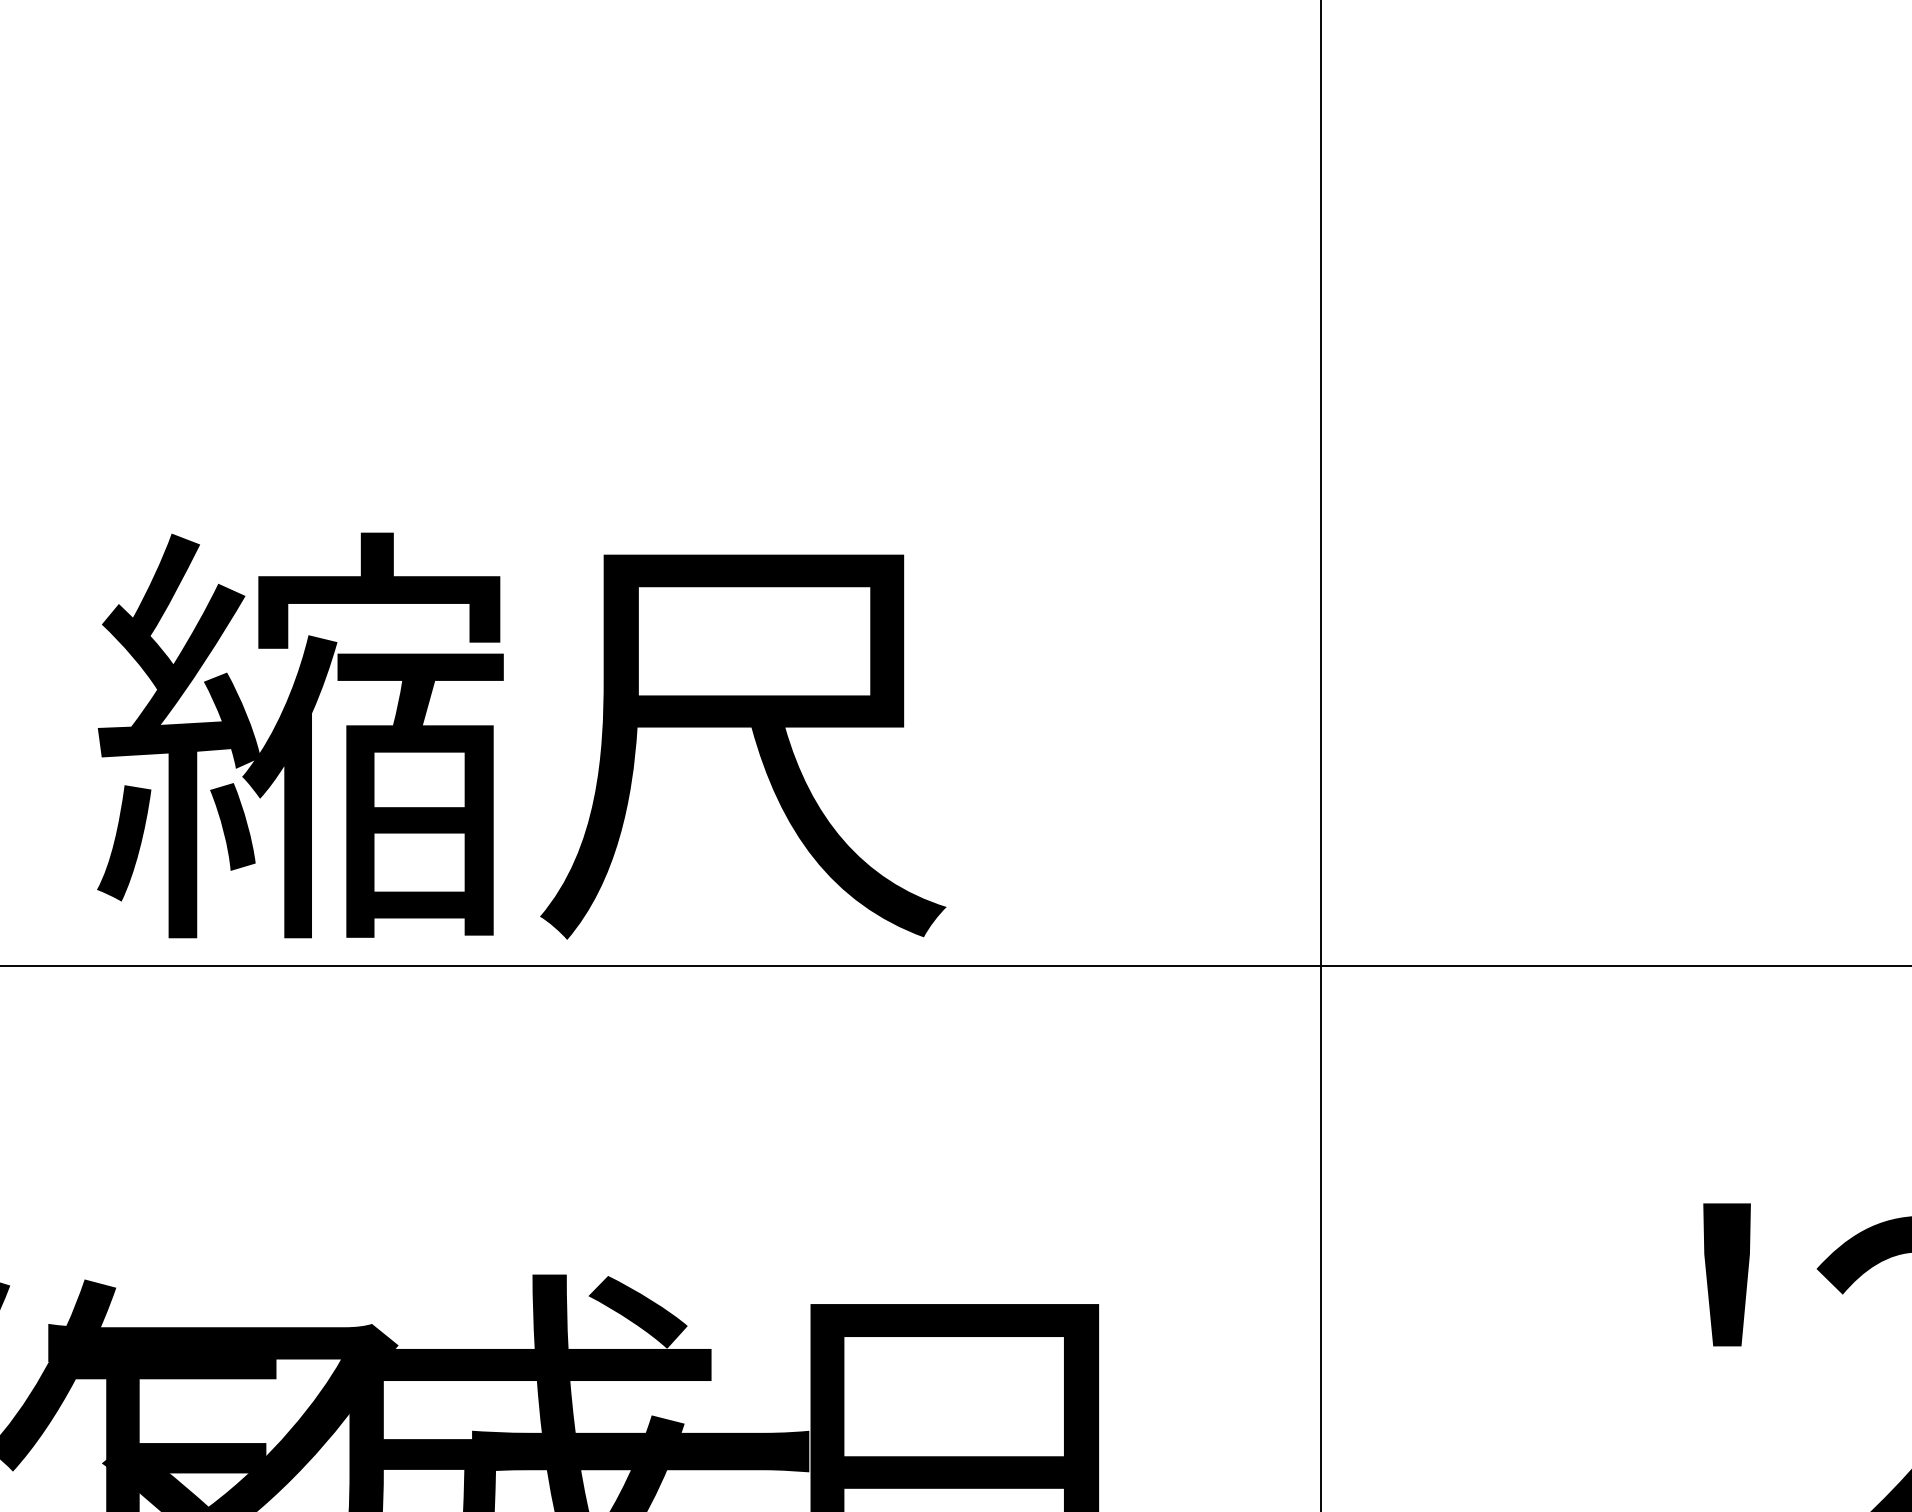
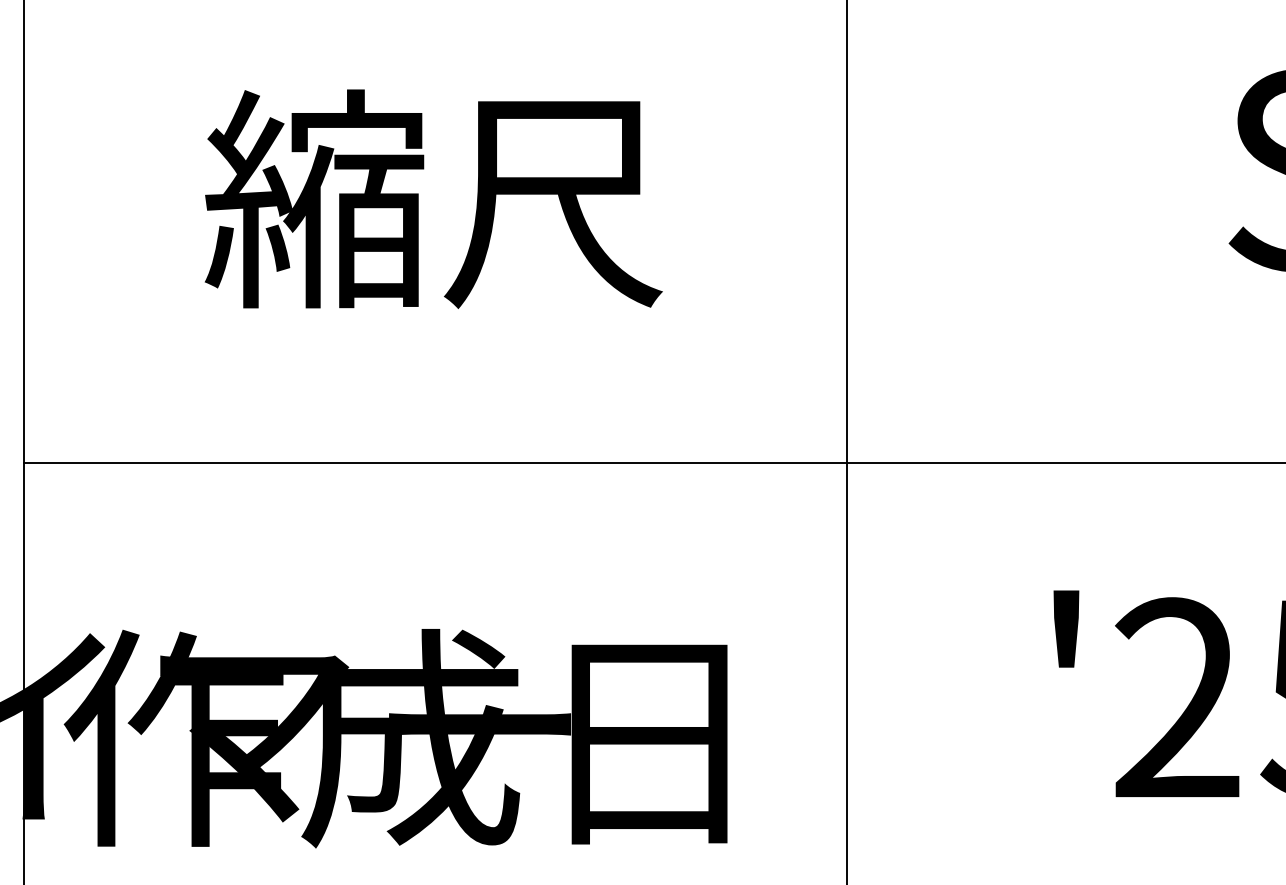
text: (521, 734) -> (433, 198), moved

